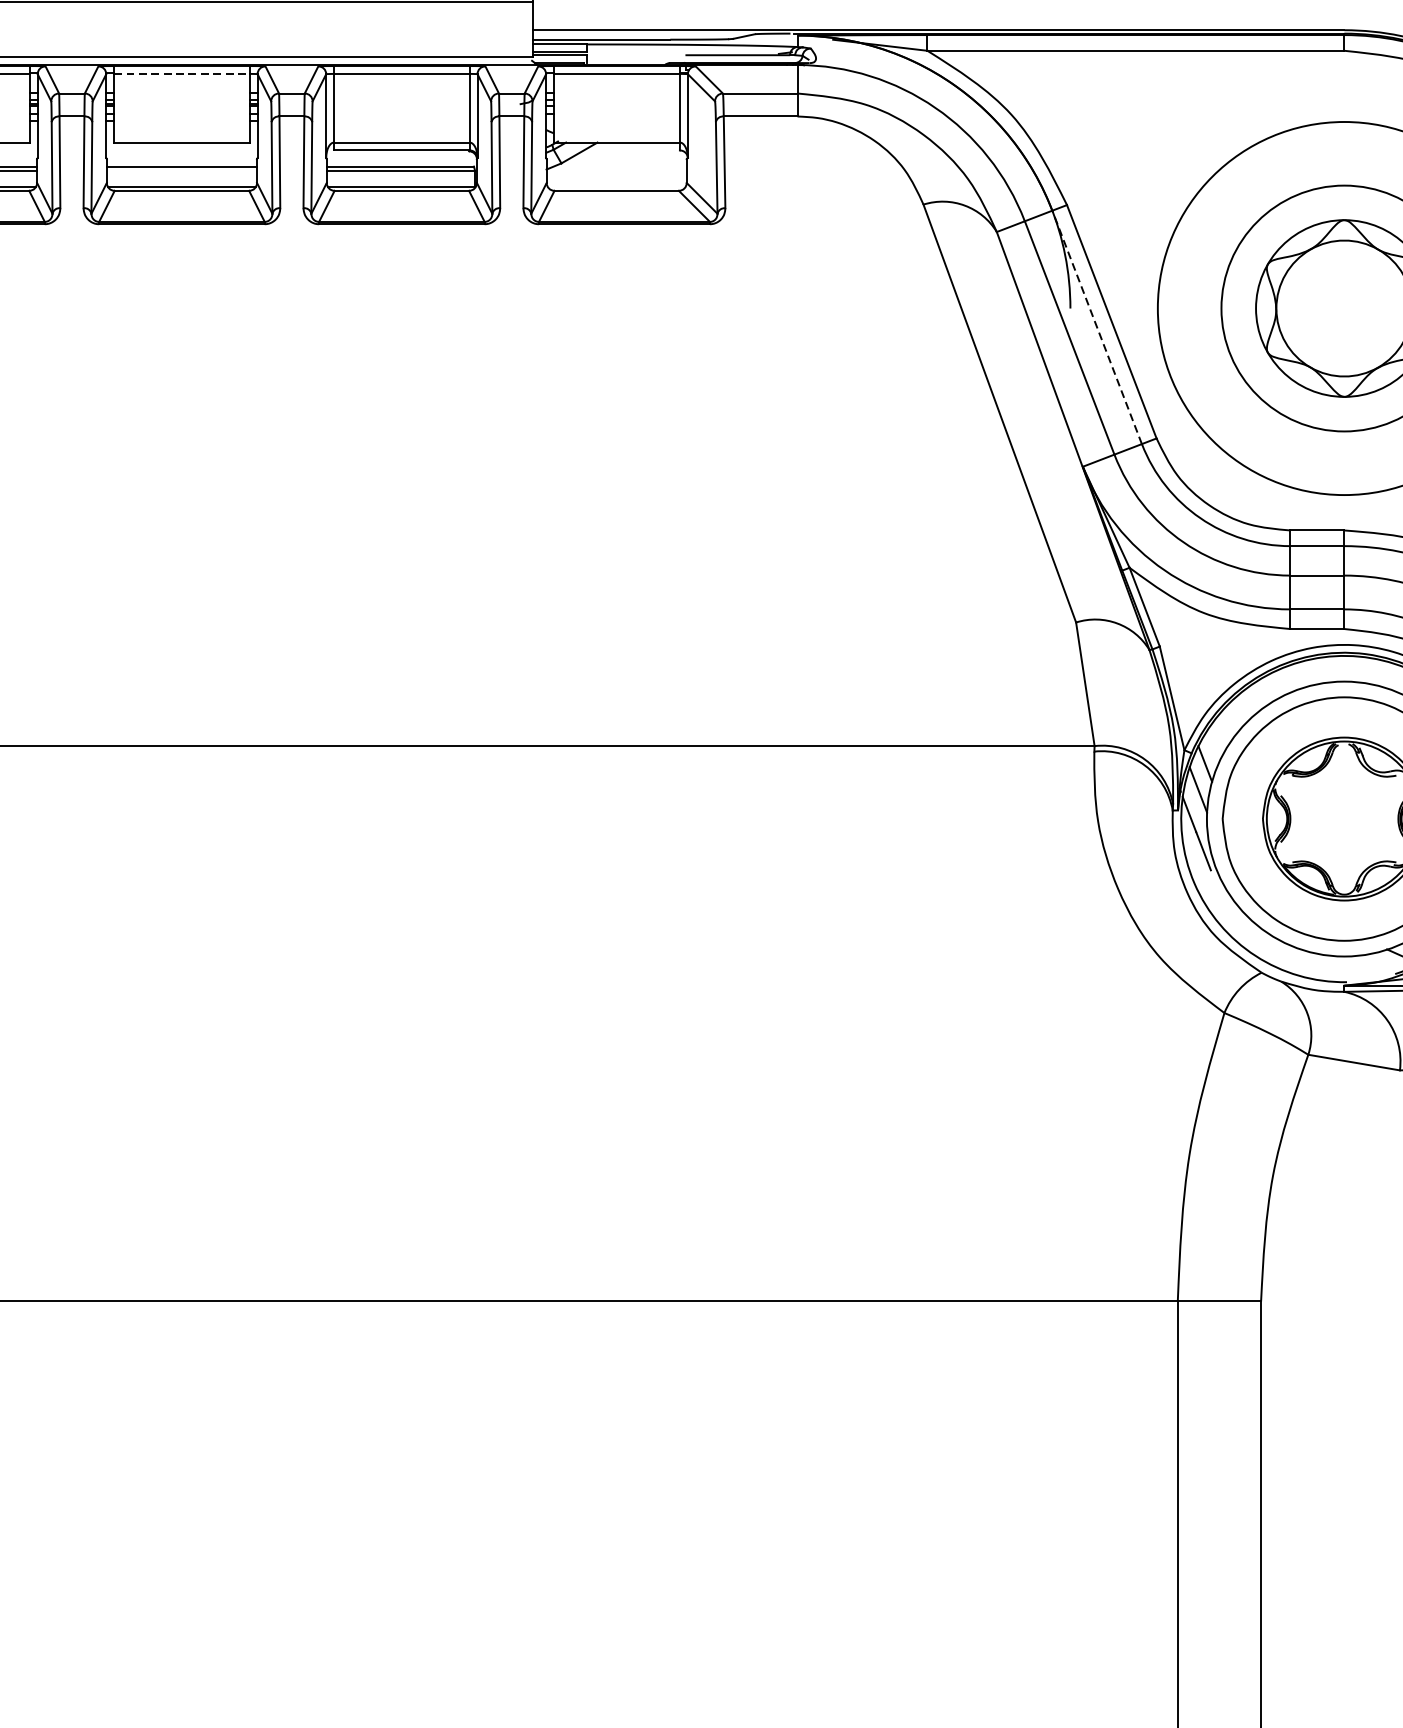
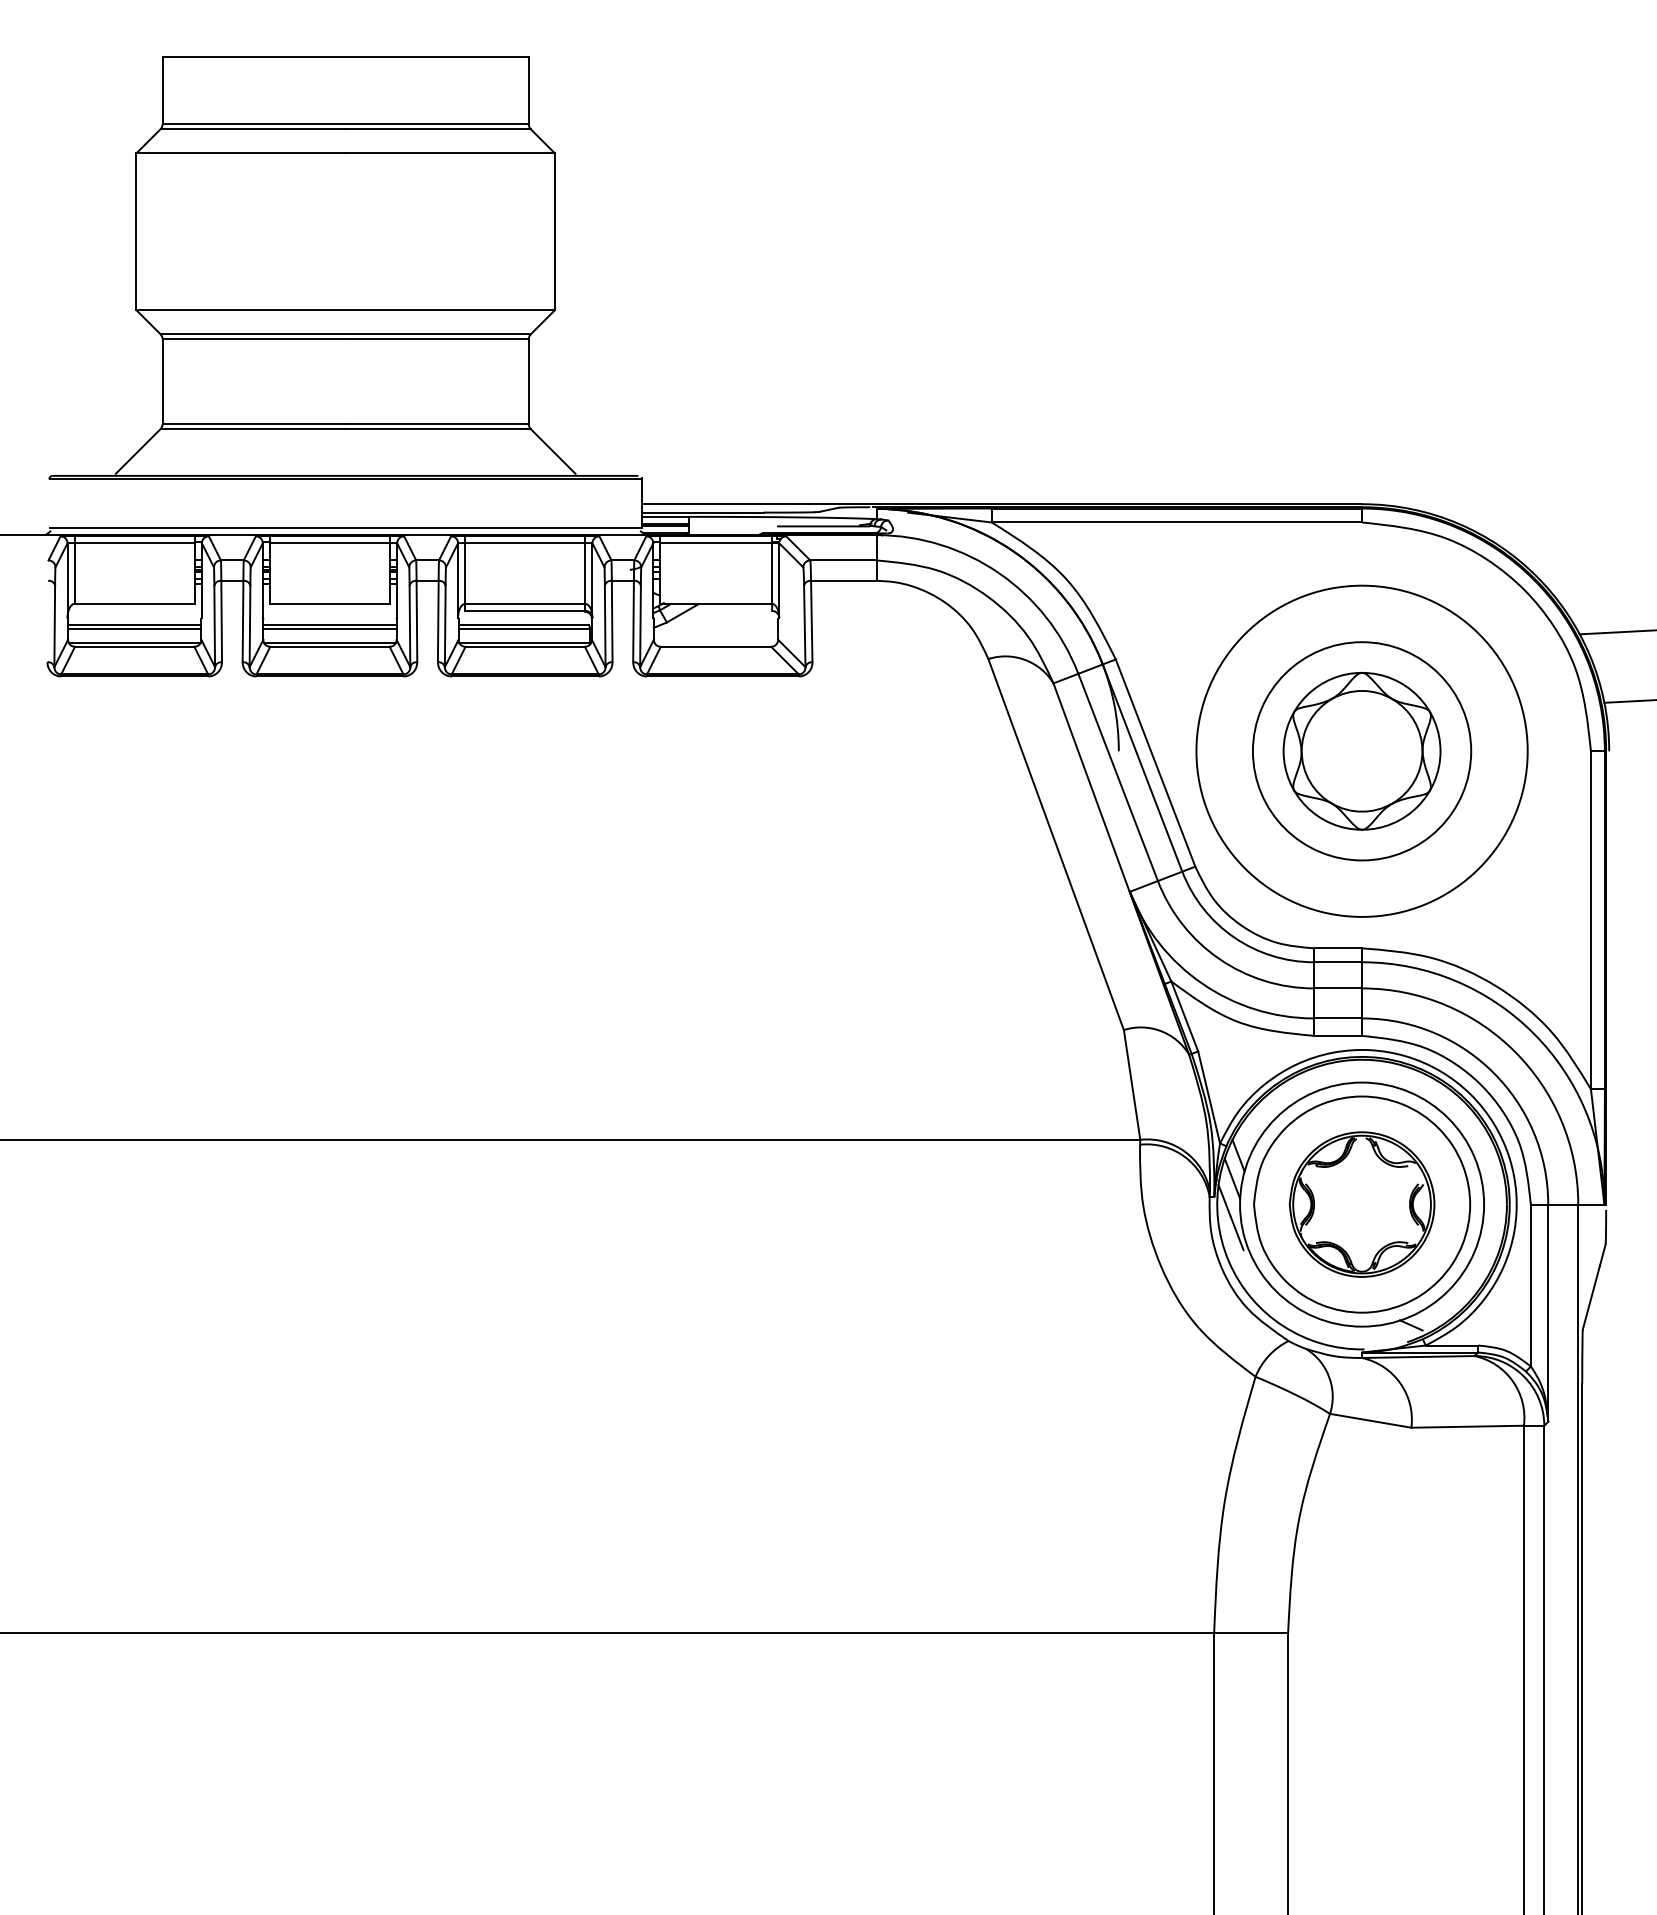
line: (182, 74) -> (330, 543), dashed -> solid
line: (181, 171) -> (329, 629), added
line: (1097, 327) -> (1142, 768), dashed -> solid

